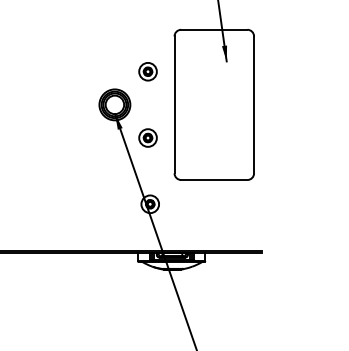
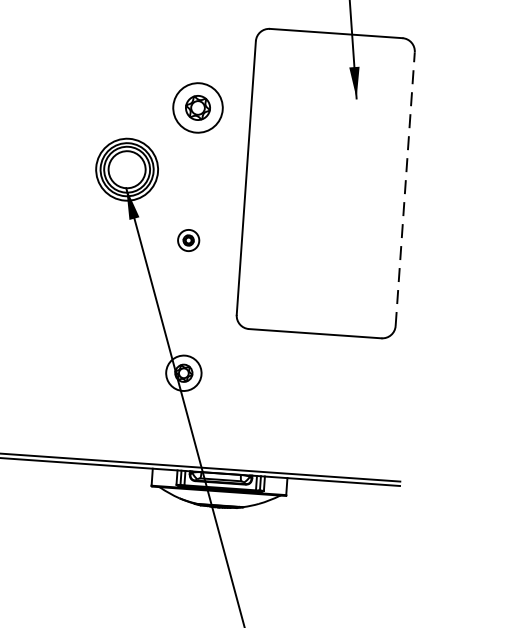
part: (147, 71) -> (196, 107), size x1.4
line: (254, 104) -> (406, 188), solid -> dashed
part: (147, 137) -> (187, 239), size x0.6

